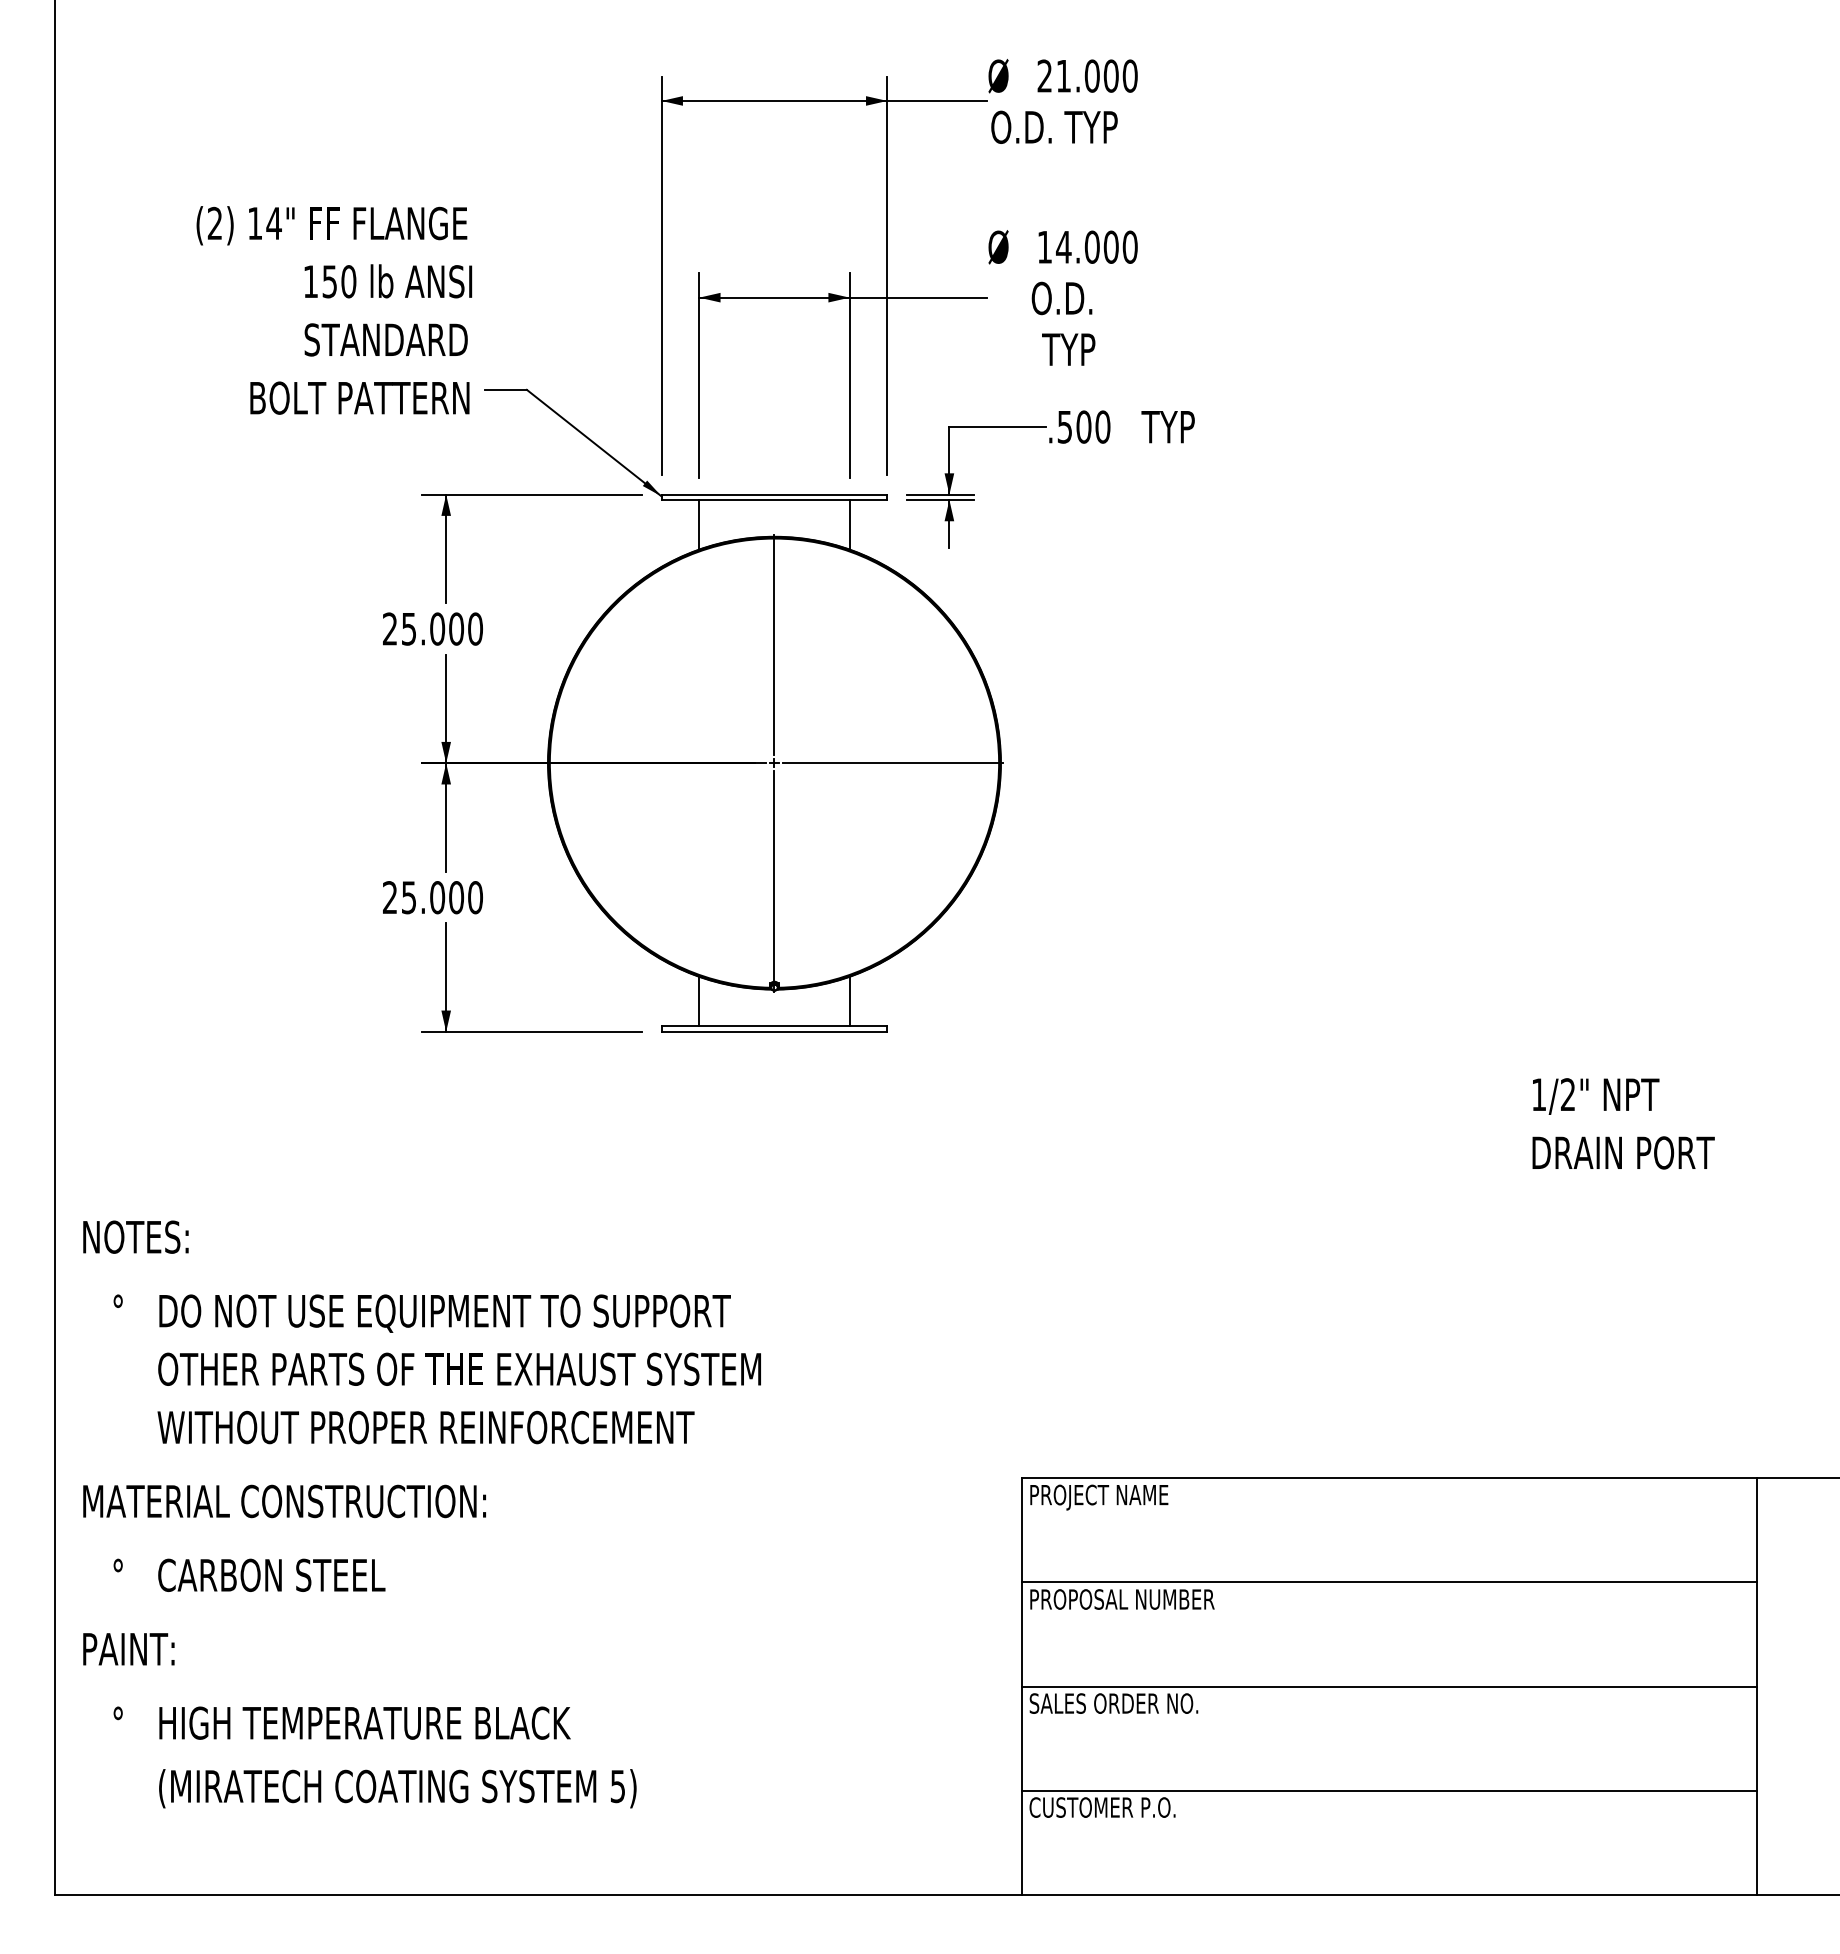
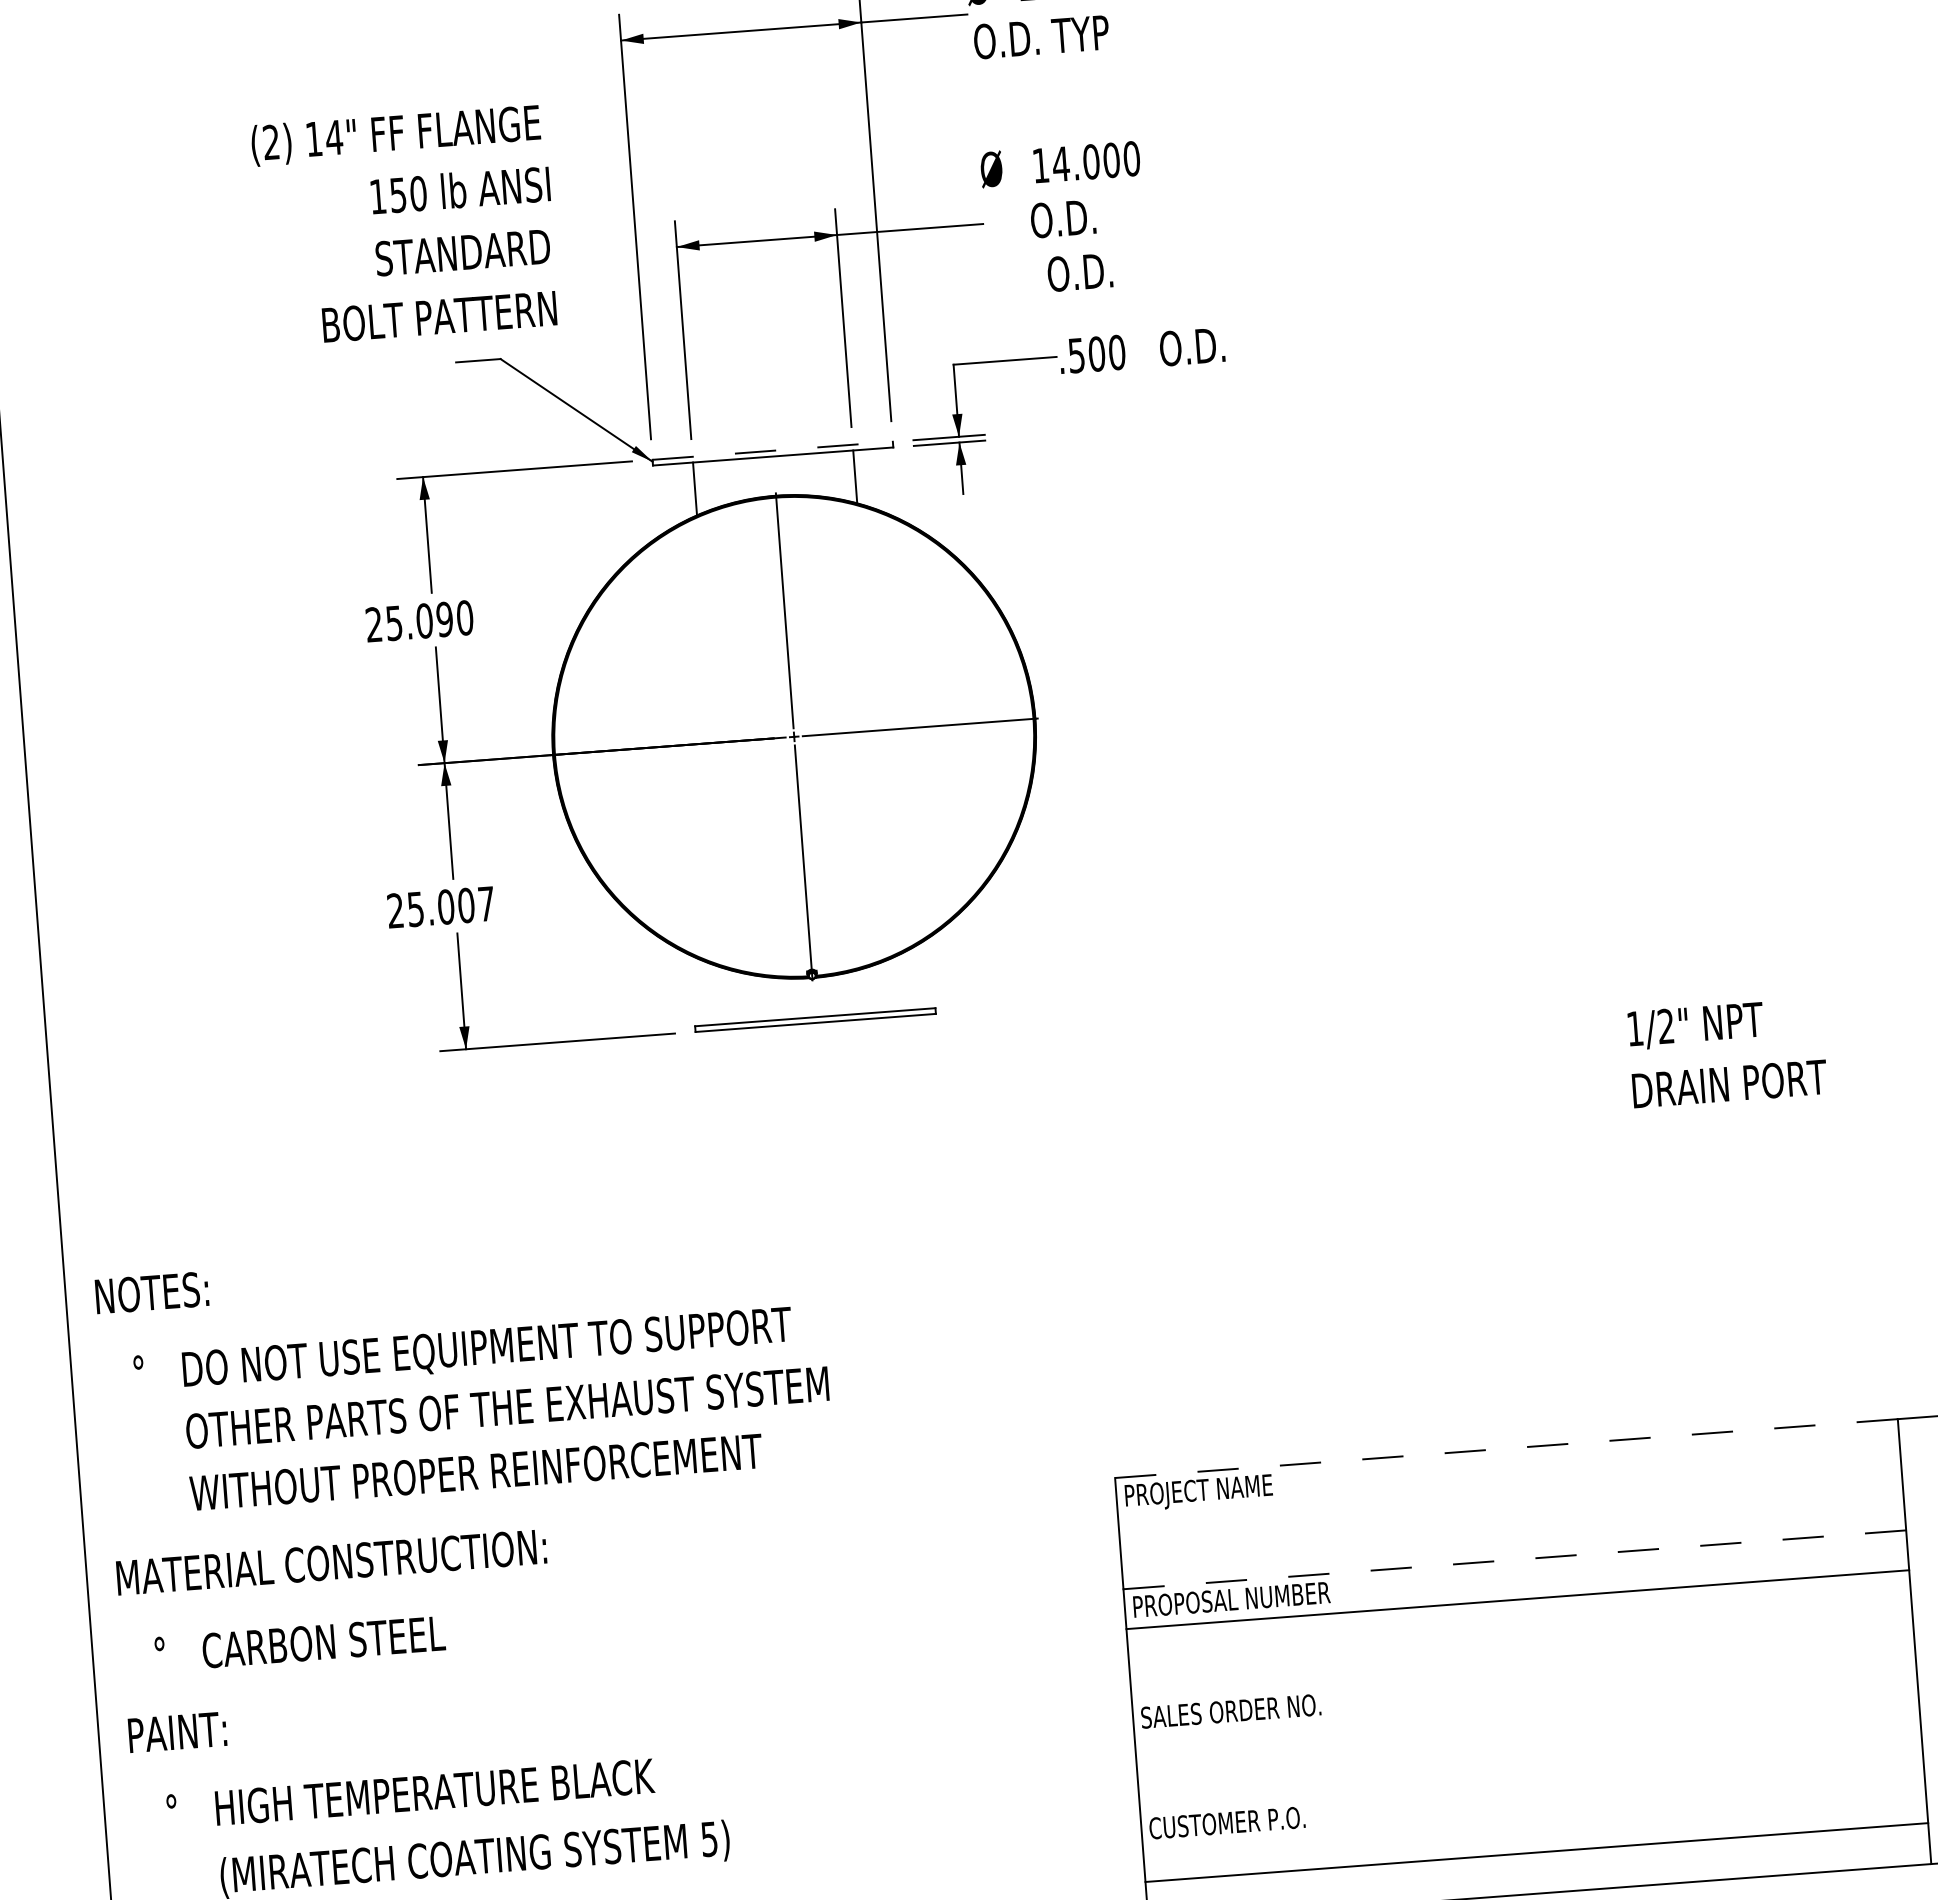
text: (334, 310) -> (405, 225), moved
text: (1073, 349) -> (1079, 272), TYP -> O.D.
text: (1172, 426) -> (1191, 346), TYP -> O.D.
line: (774, 494) -> (772, 450), solid -> dashed
text: (456, 628) -> (444, 618), 25.000 -> 25.090
text: (475, 897) -> (486, 903), 25.000 -> 25.007
line: (699, 1001) -> (733, 996), removed
line: (849, 1001) -> (893, 984), removed
line: (1388, 1477) -> (1505, 1448), solid -> dashed
line: (1388, 1582) -> (1513, 1560), solid -> dashed
line: (1389, 1686) -> (1517, 1599), moved
line: (1389, 1790) -> (1536, 1852), moved

